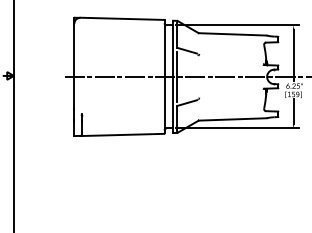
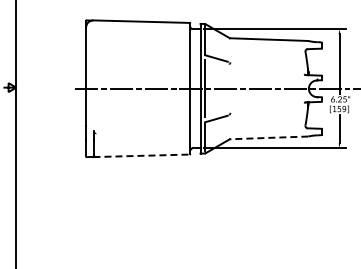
line: (232, 119) -> (268, 137), solid -> dashed
line: (123, 134) -> (142, 155), solid -> dashed

